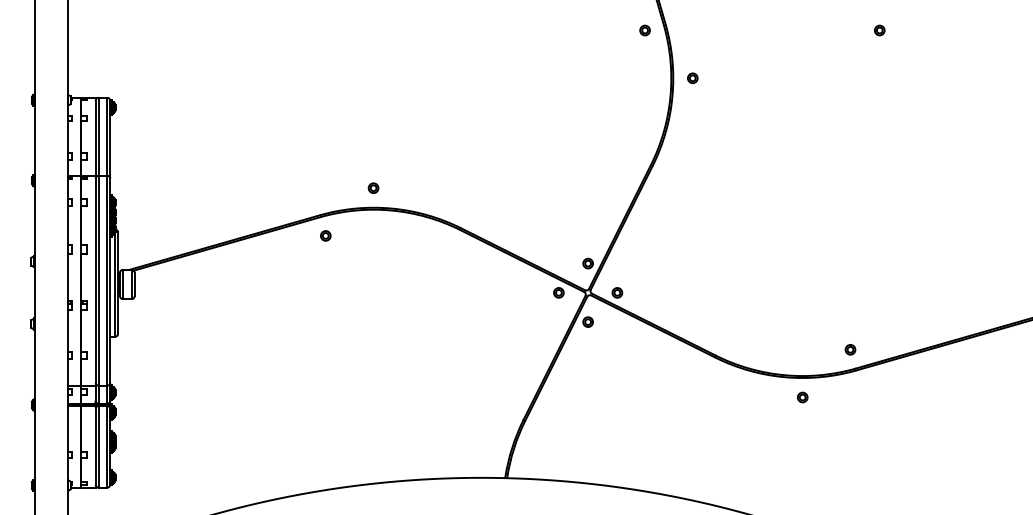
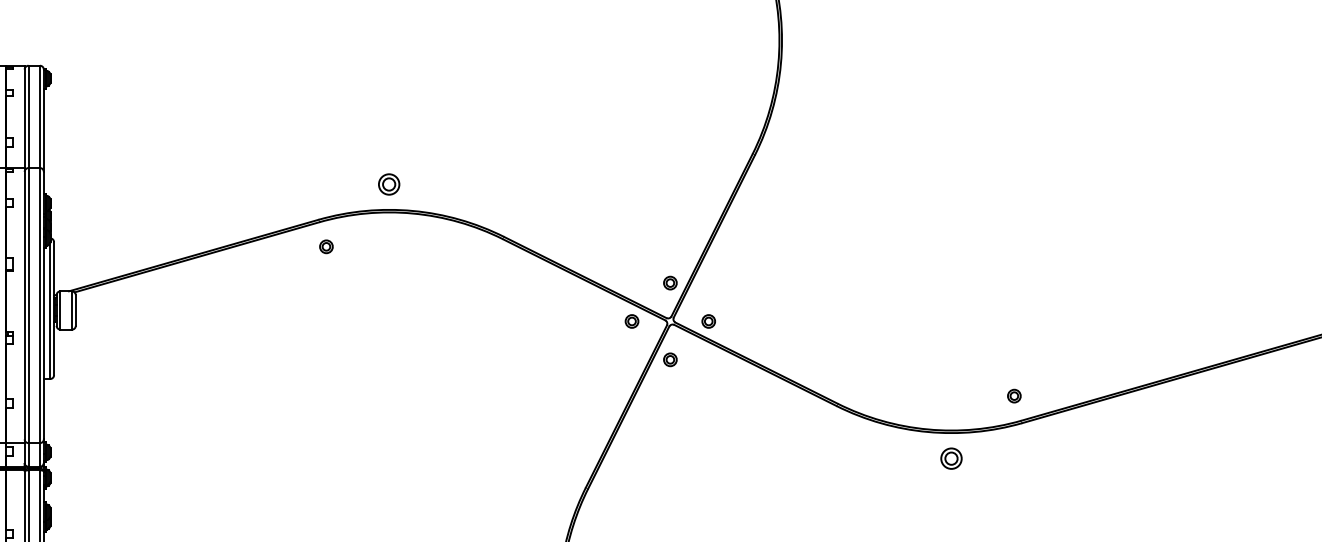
part: (692, 78) -> (807, 40), removed
part: (373, 187) -> (388, 183), size x1.6
part: (802, 397) -> (951, 458), size x1.6

